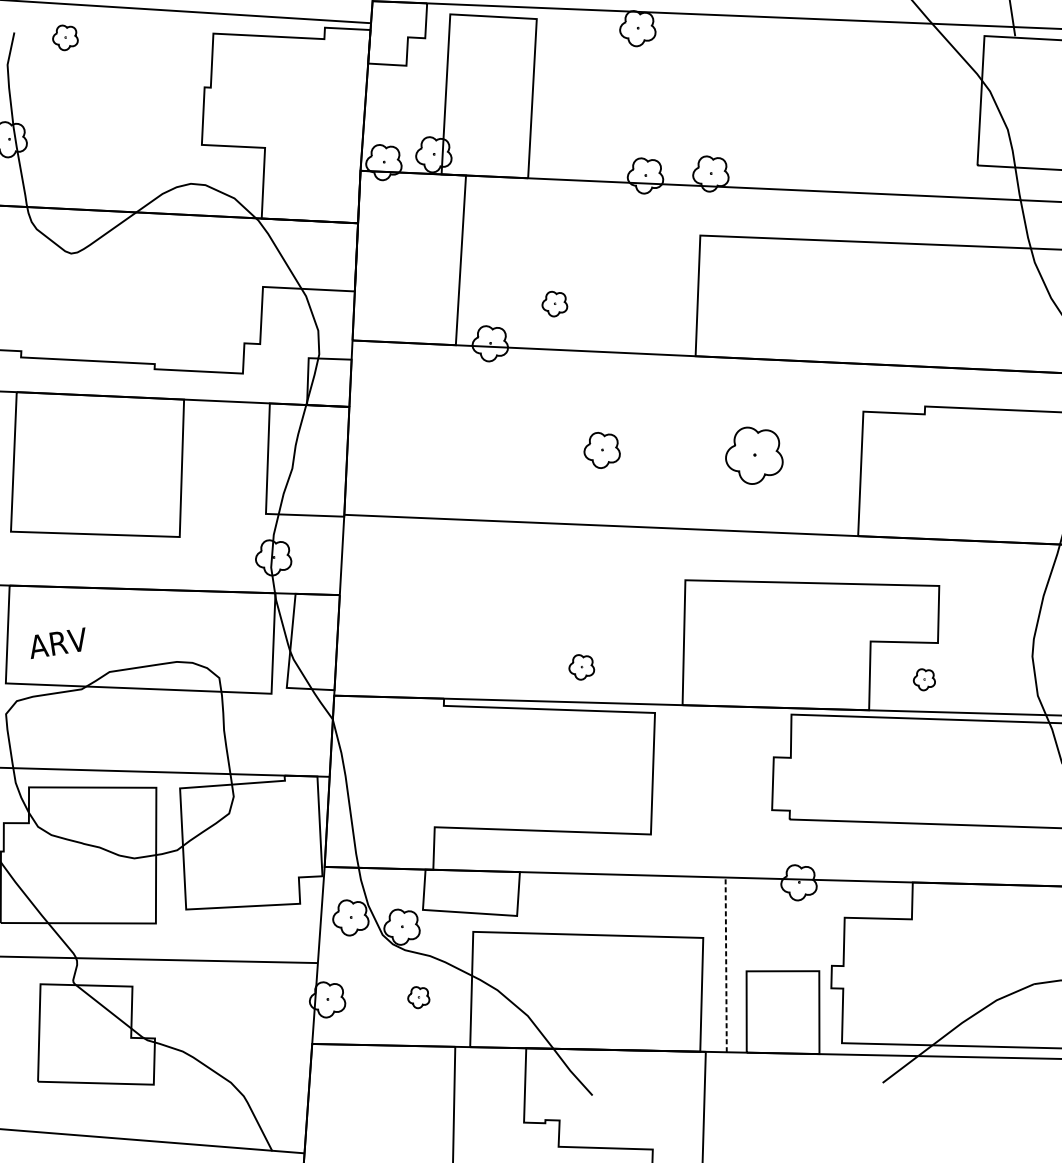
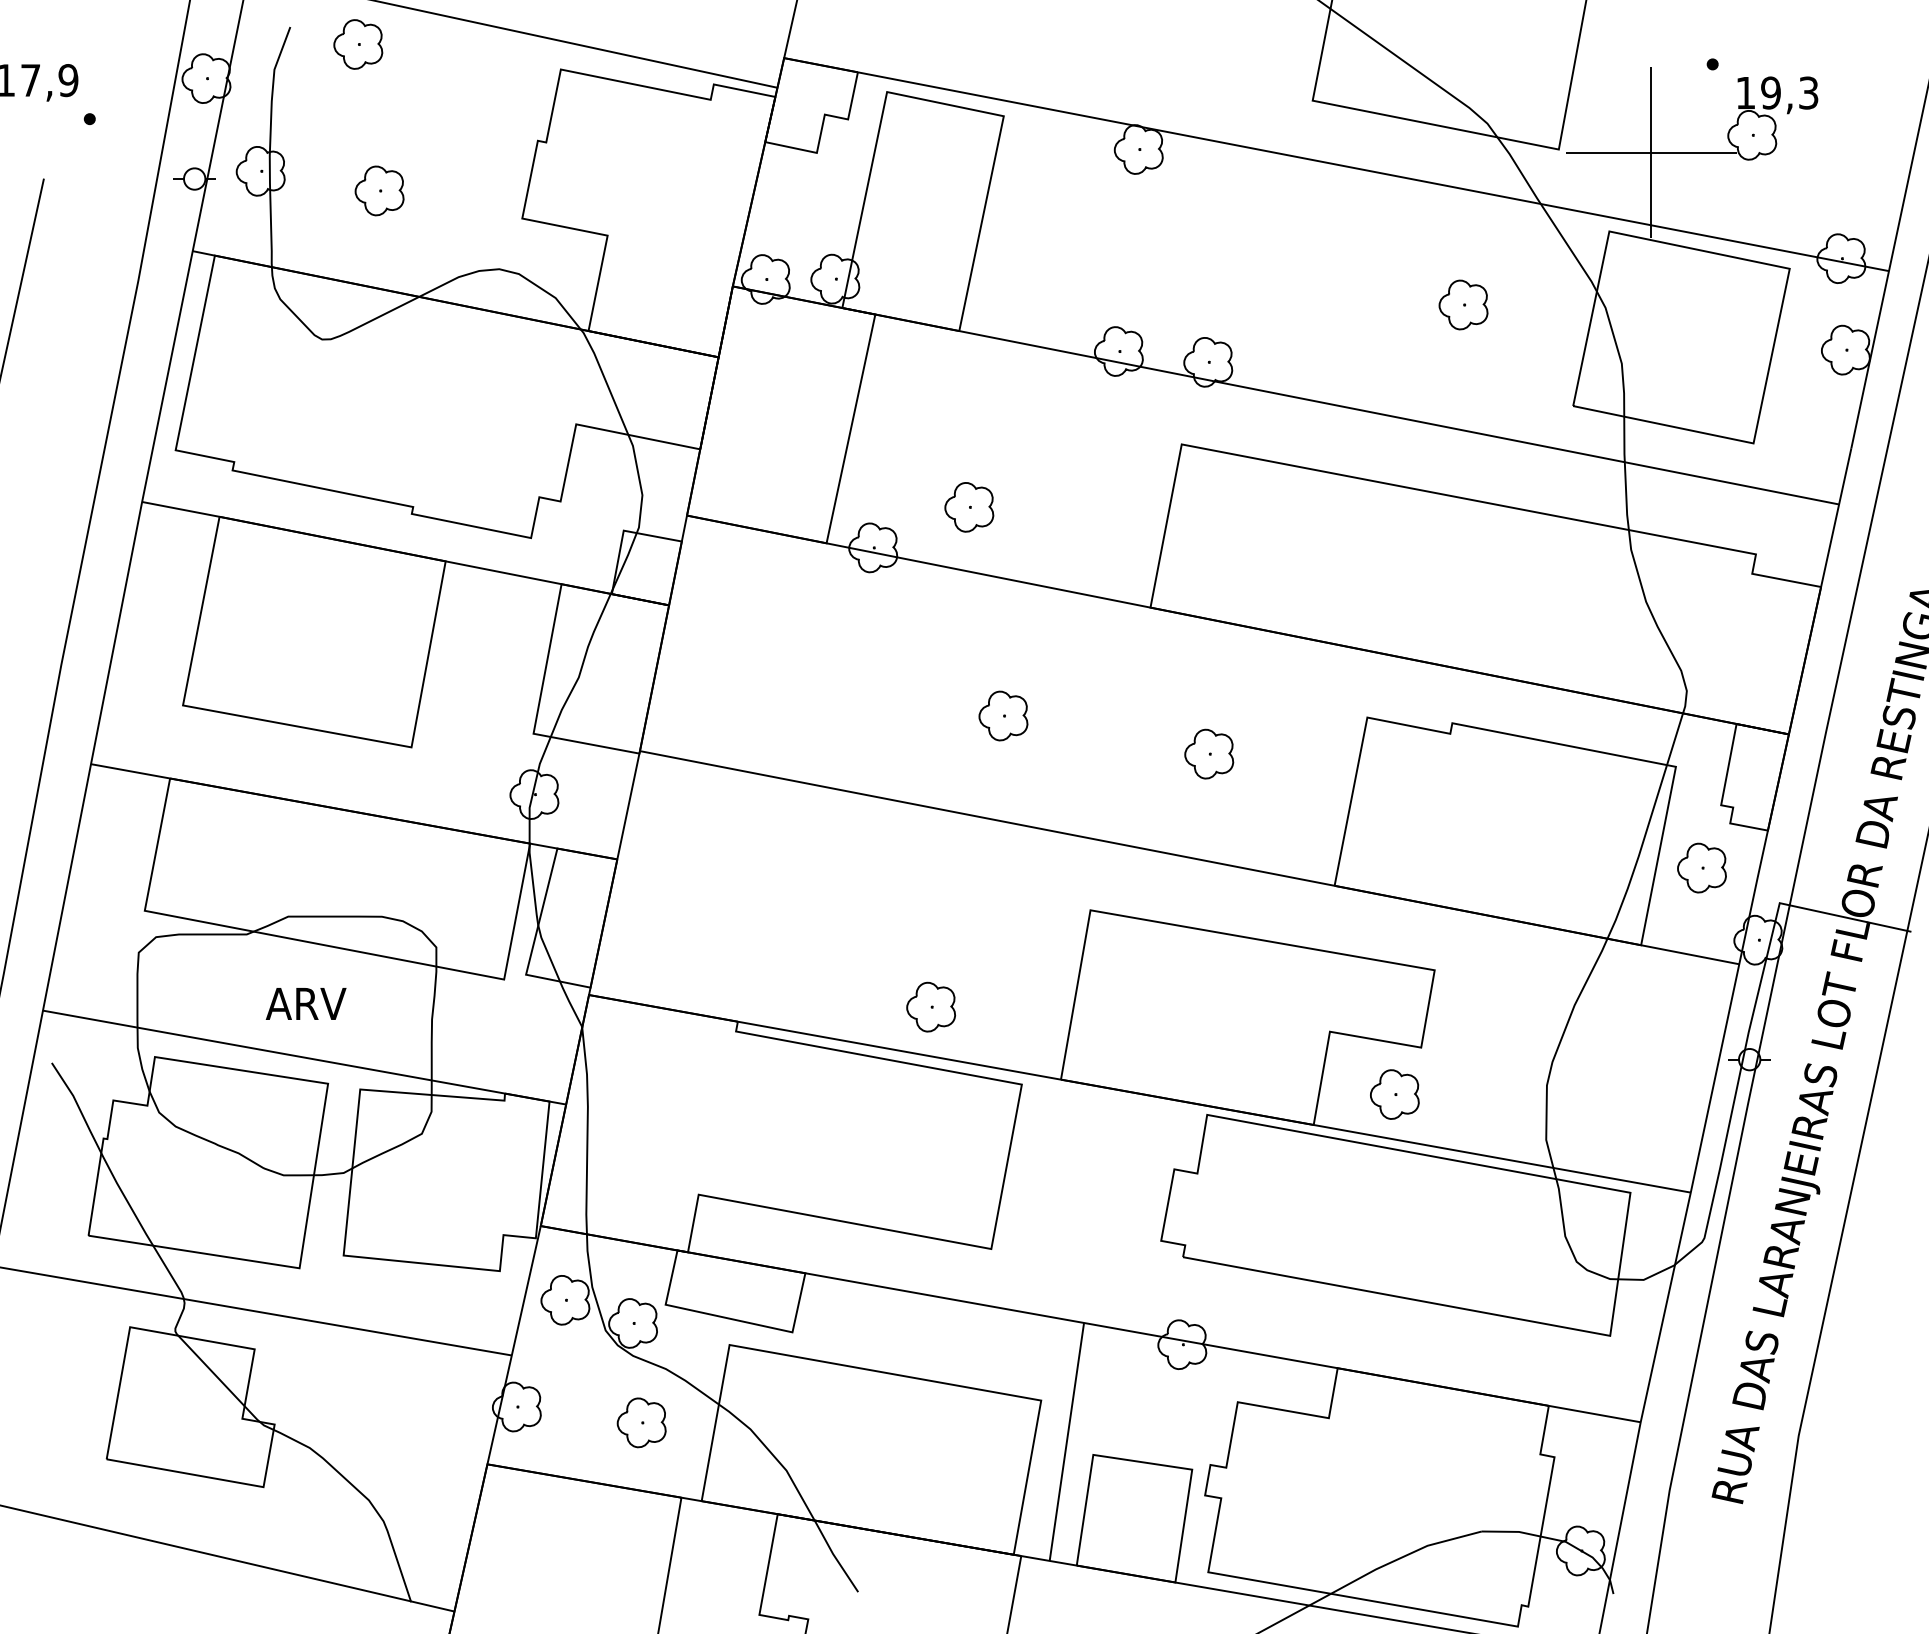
part: (65, 37) -> (358, 44), size x1.43
part: (887, 104) -> (1463, 304), added
part: (96, 140) -> (379, 190), added
part: (554, 303) -> (969, 507), size x1.43
part: (753, 454) -> (1209, 753), size x0.62
text: (57, 643) -> (305, 1003), moved
part: (581, 666) -> (931, 1006), size x1.43
part: (923, 679) -> (1394, 1094), size x1.67
line: (725, 964) -> (1066, 1441), dashed -> solid
part: (418, 997) -> (641, 1422), size x1.67

